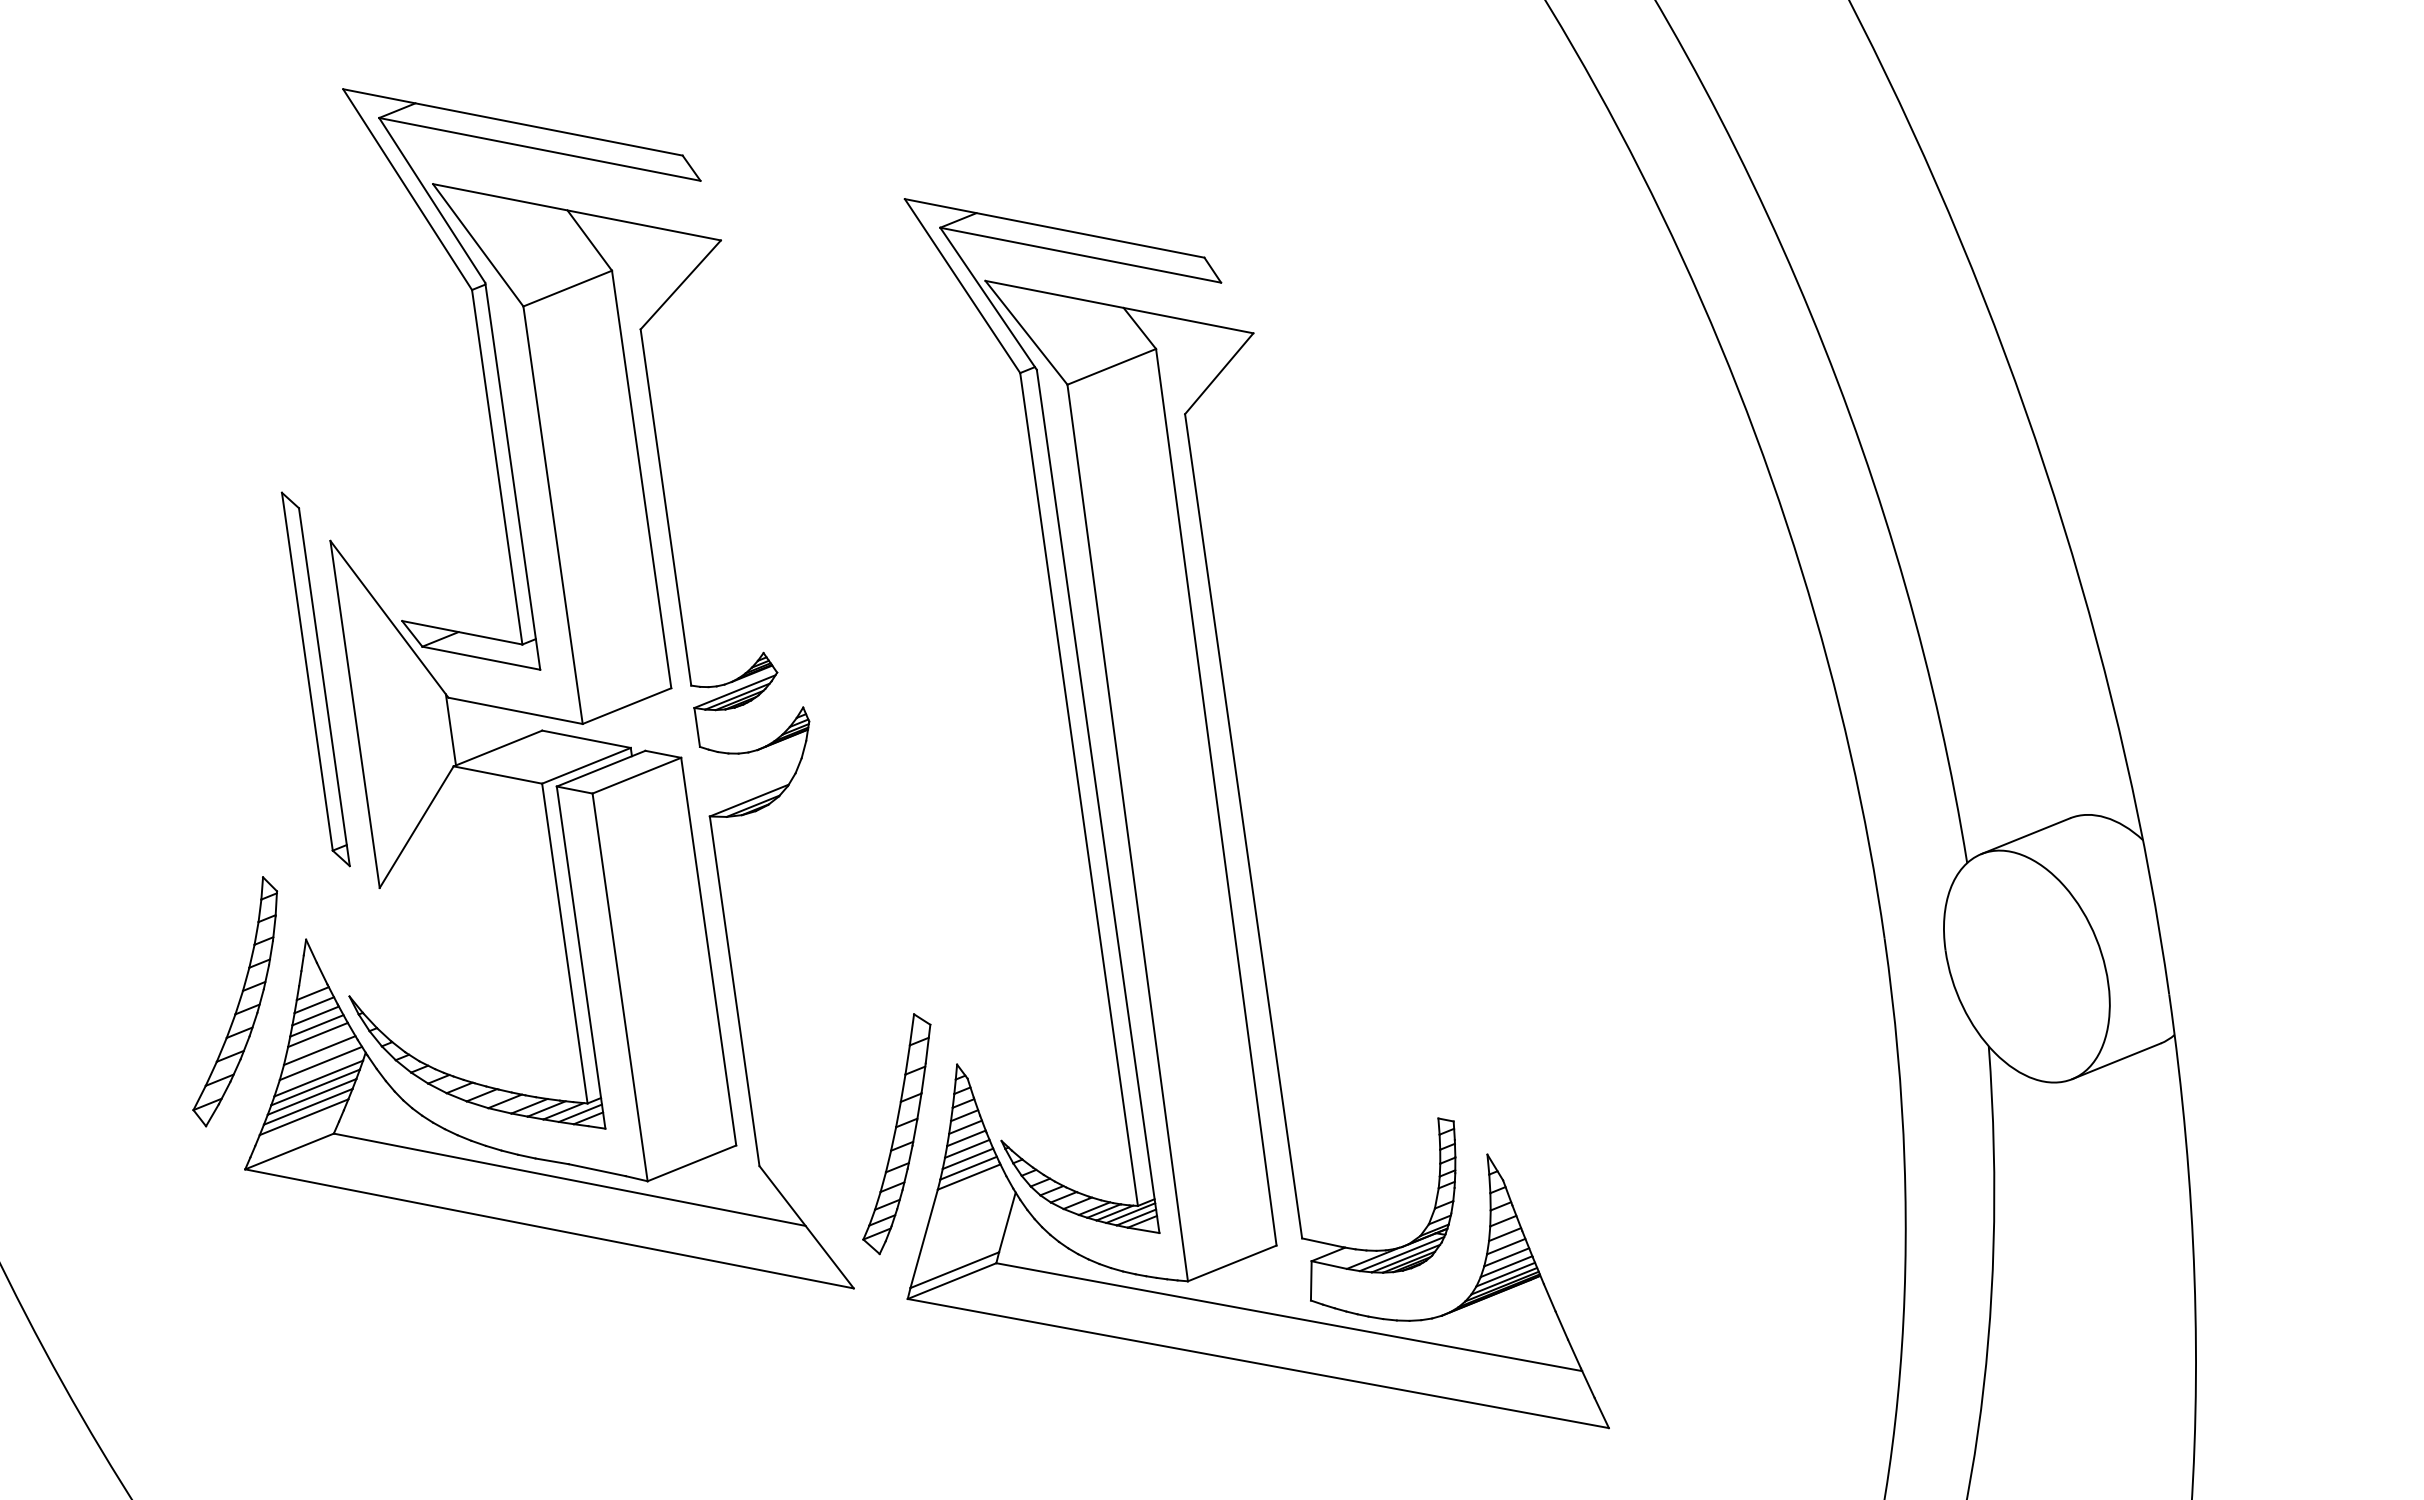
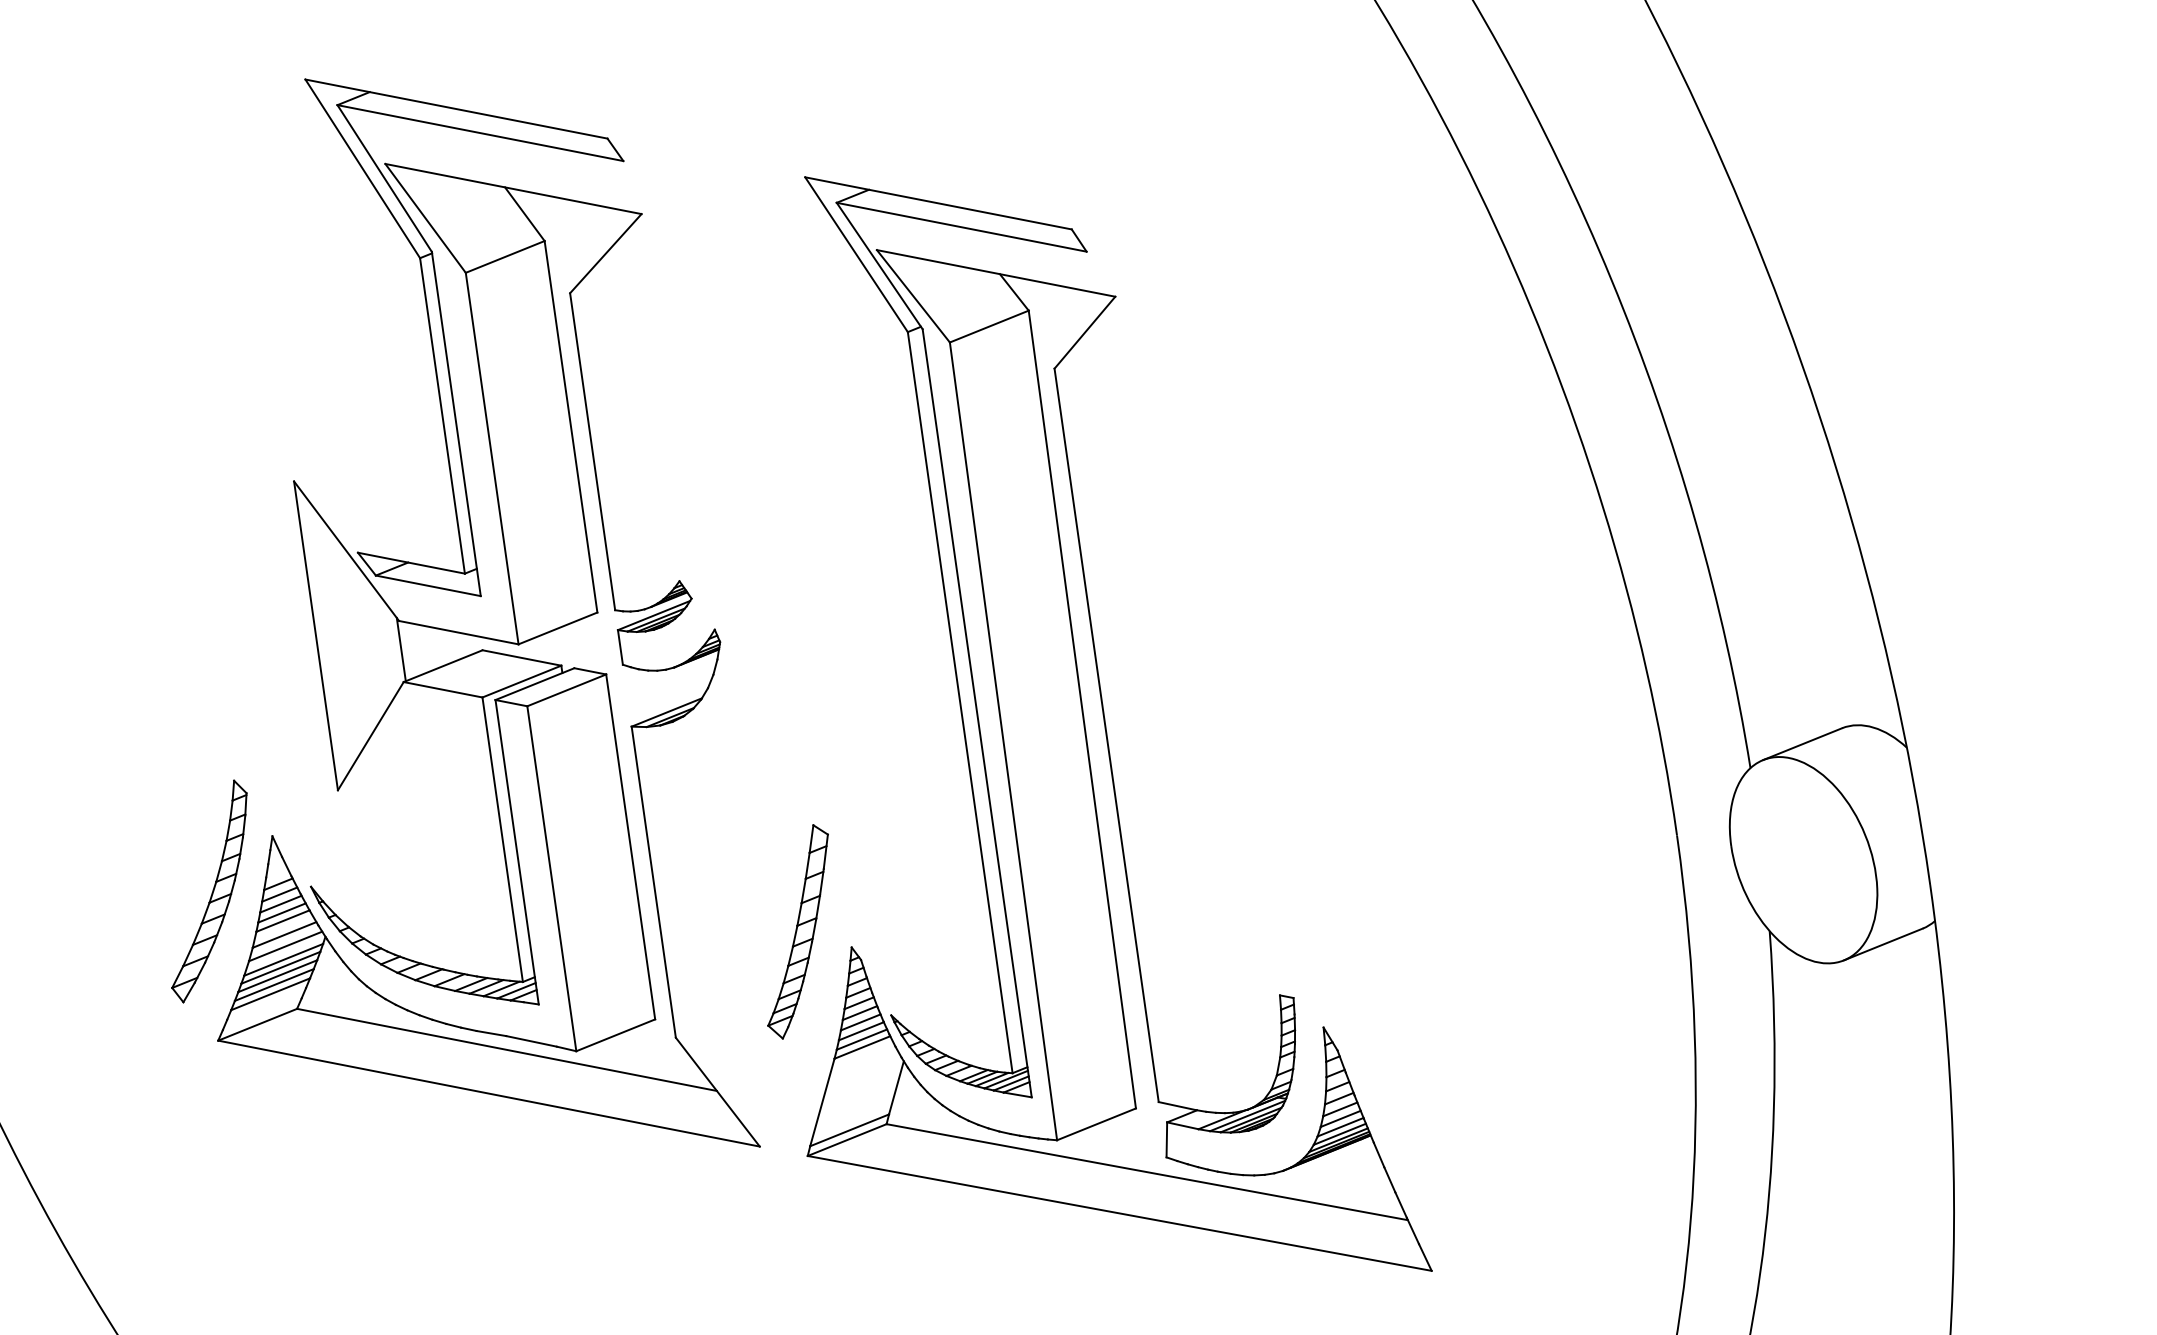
part: (315, 679) -> (280, 604), removed
part: (896, 1134) -> (797, 932), moved

